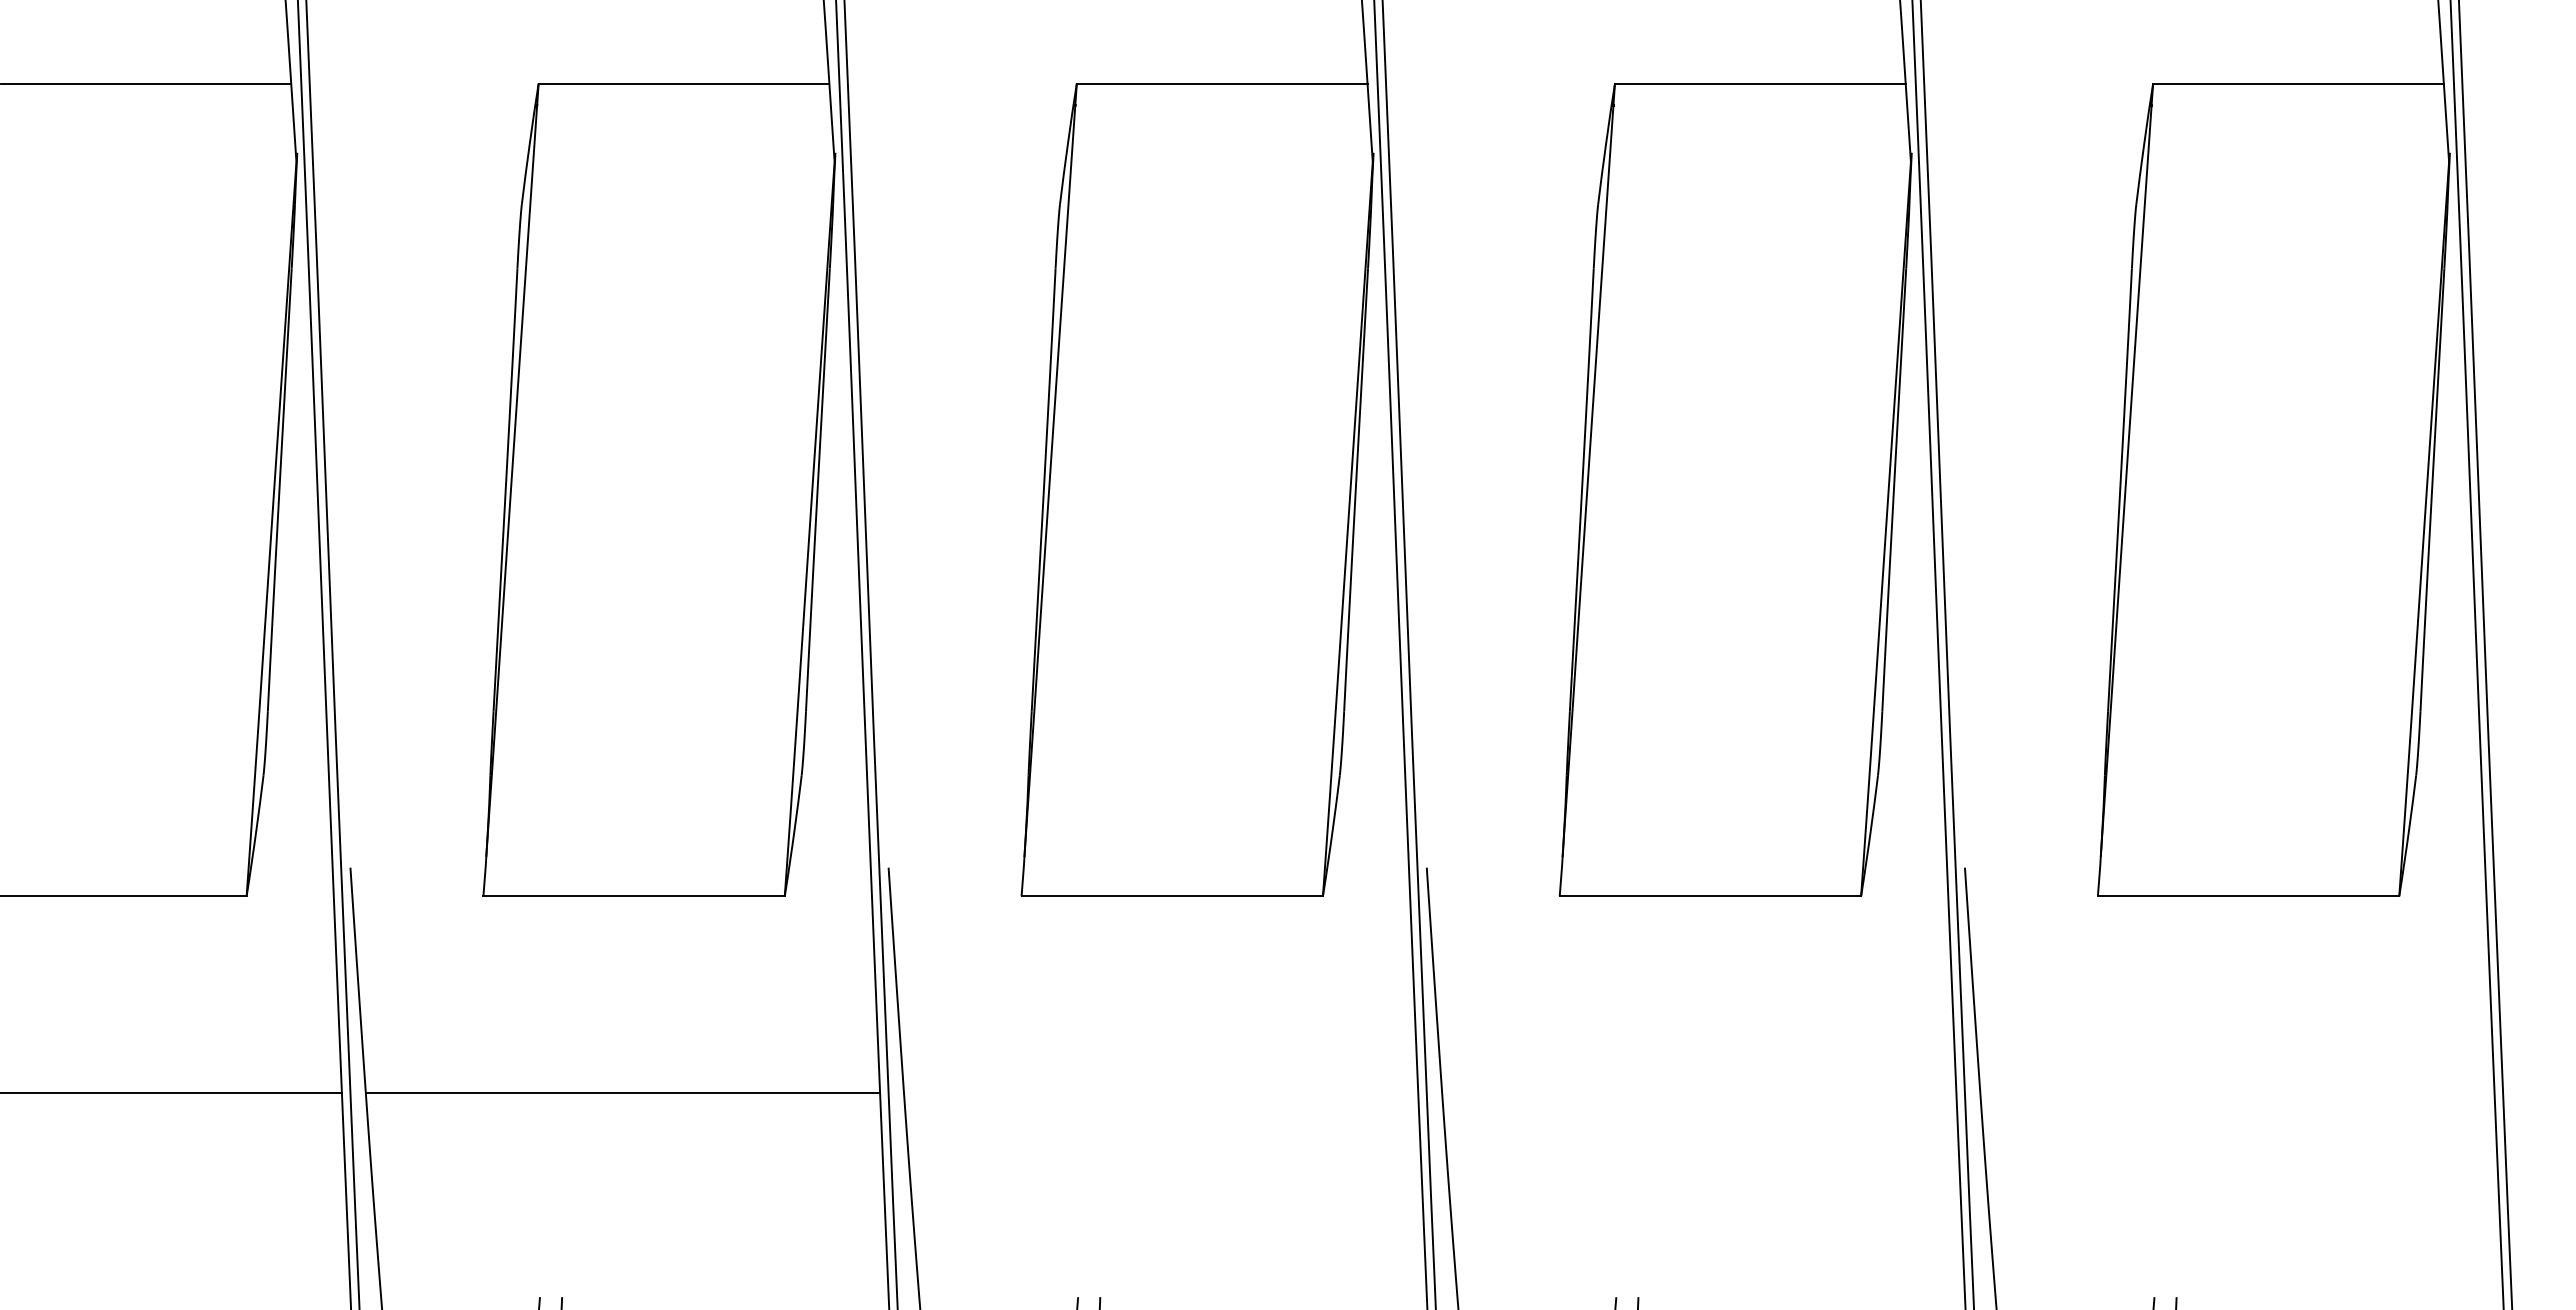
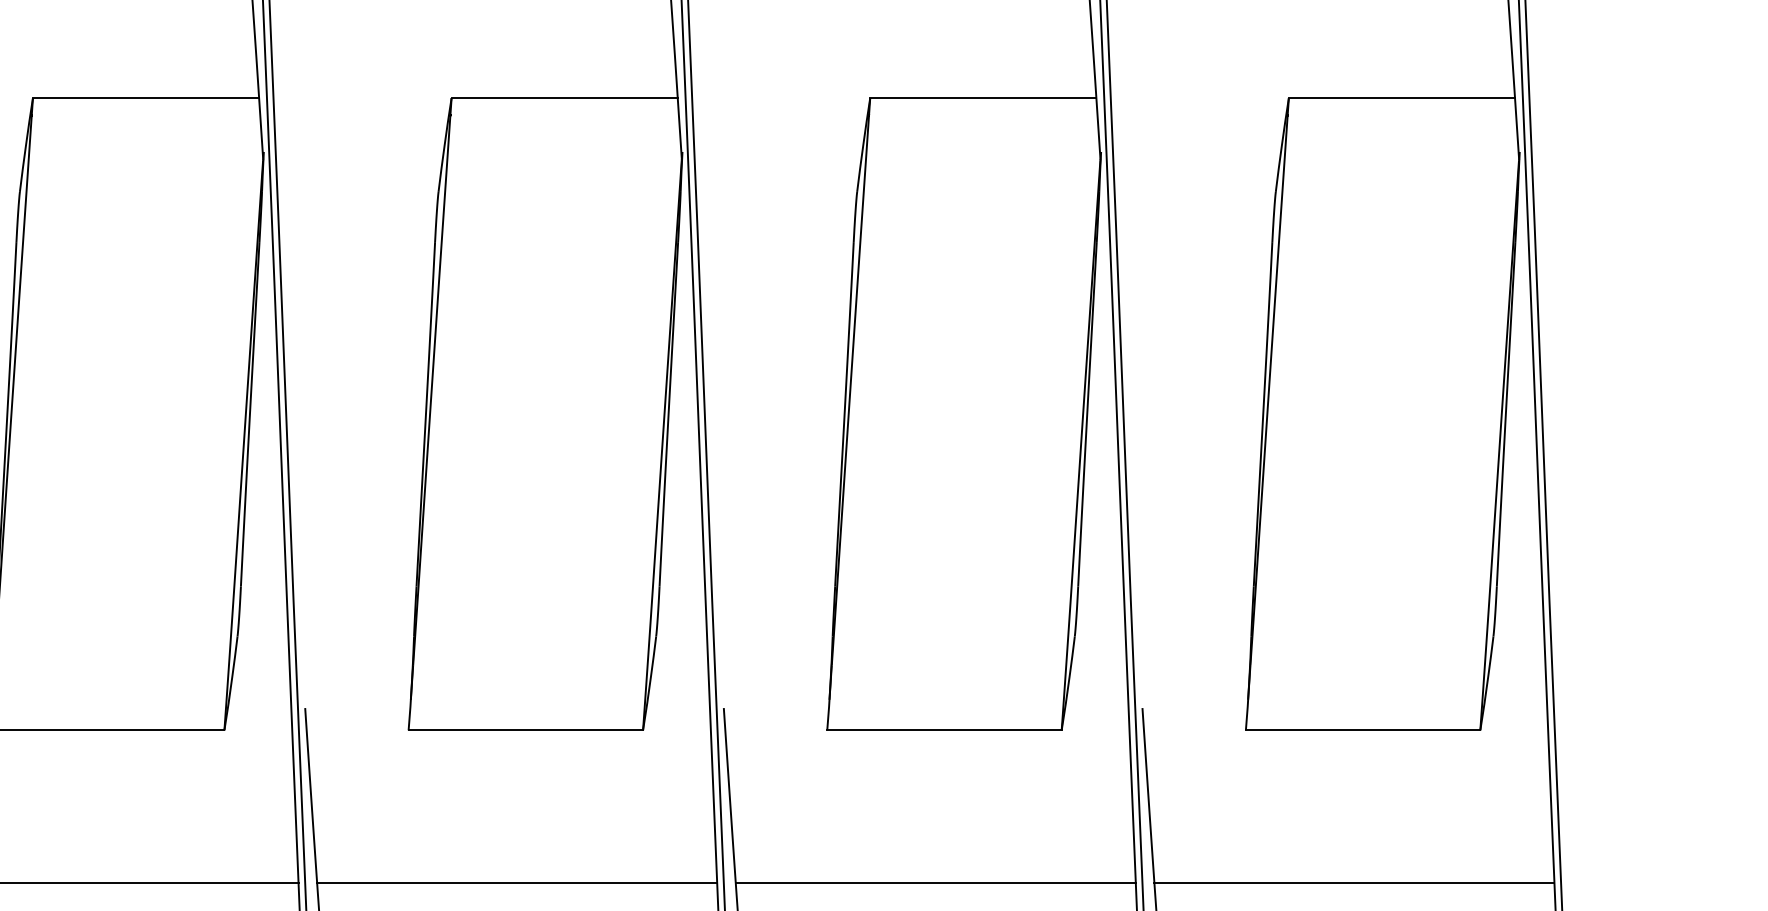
line: (1160, 1092) -> (516, 882), added
line: (1699, 1092) -> (935, 882), added
line: (2237, 1092) -> (1354, 882), added

